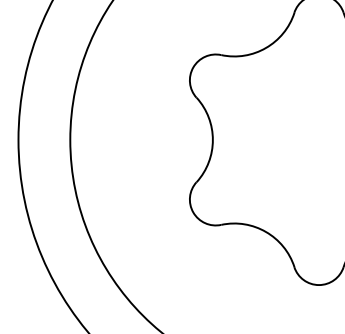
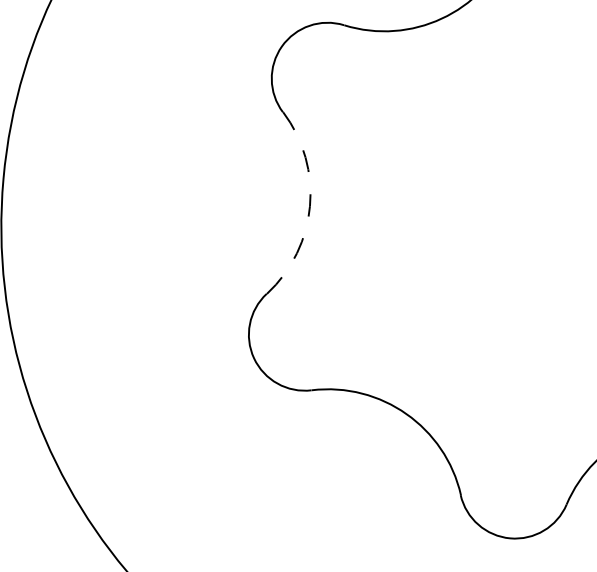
arc: (212, 139) -> (309, 205), solid -> dashed

